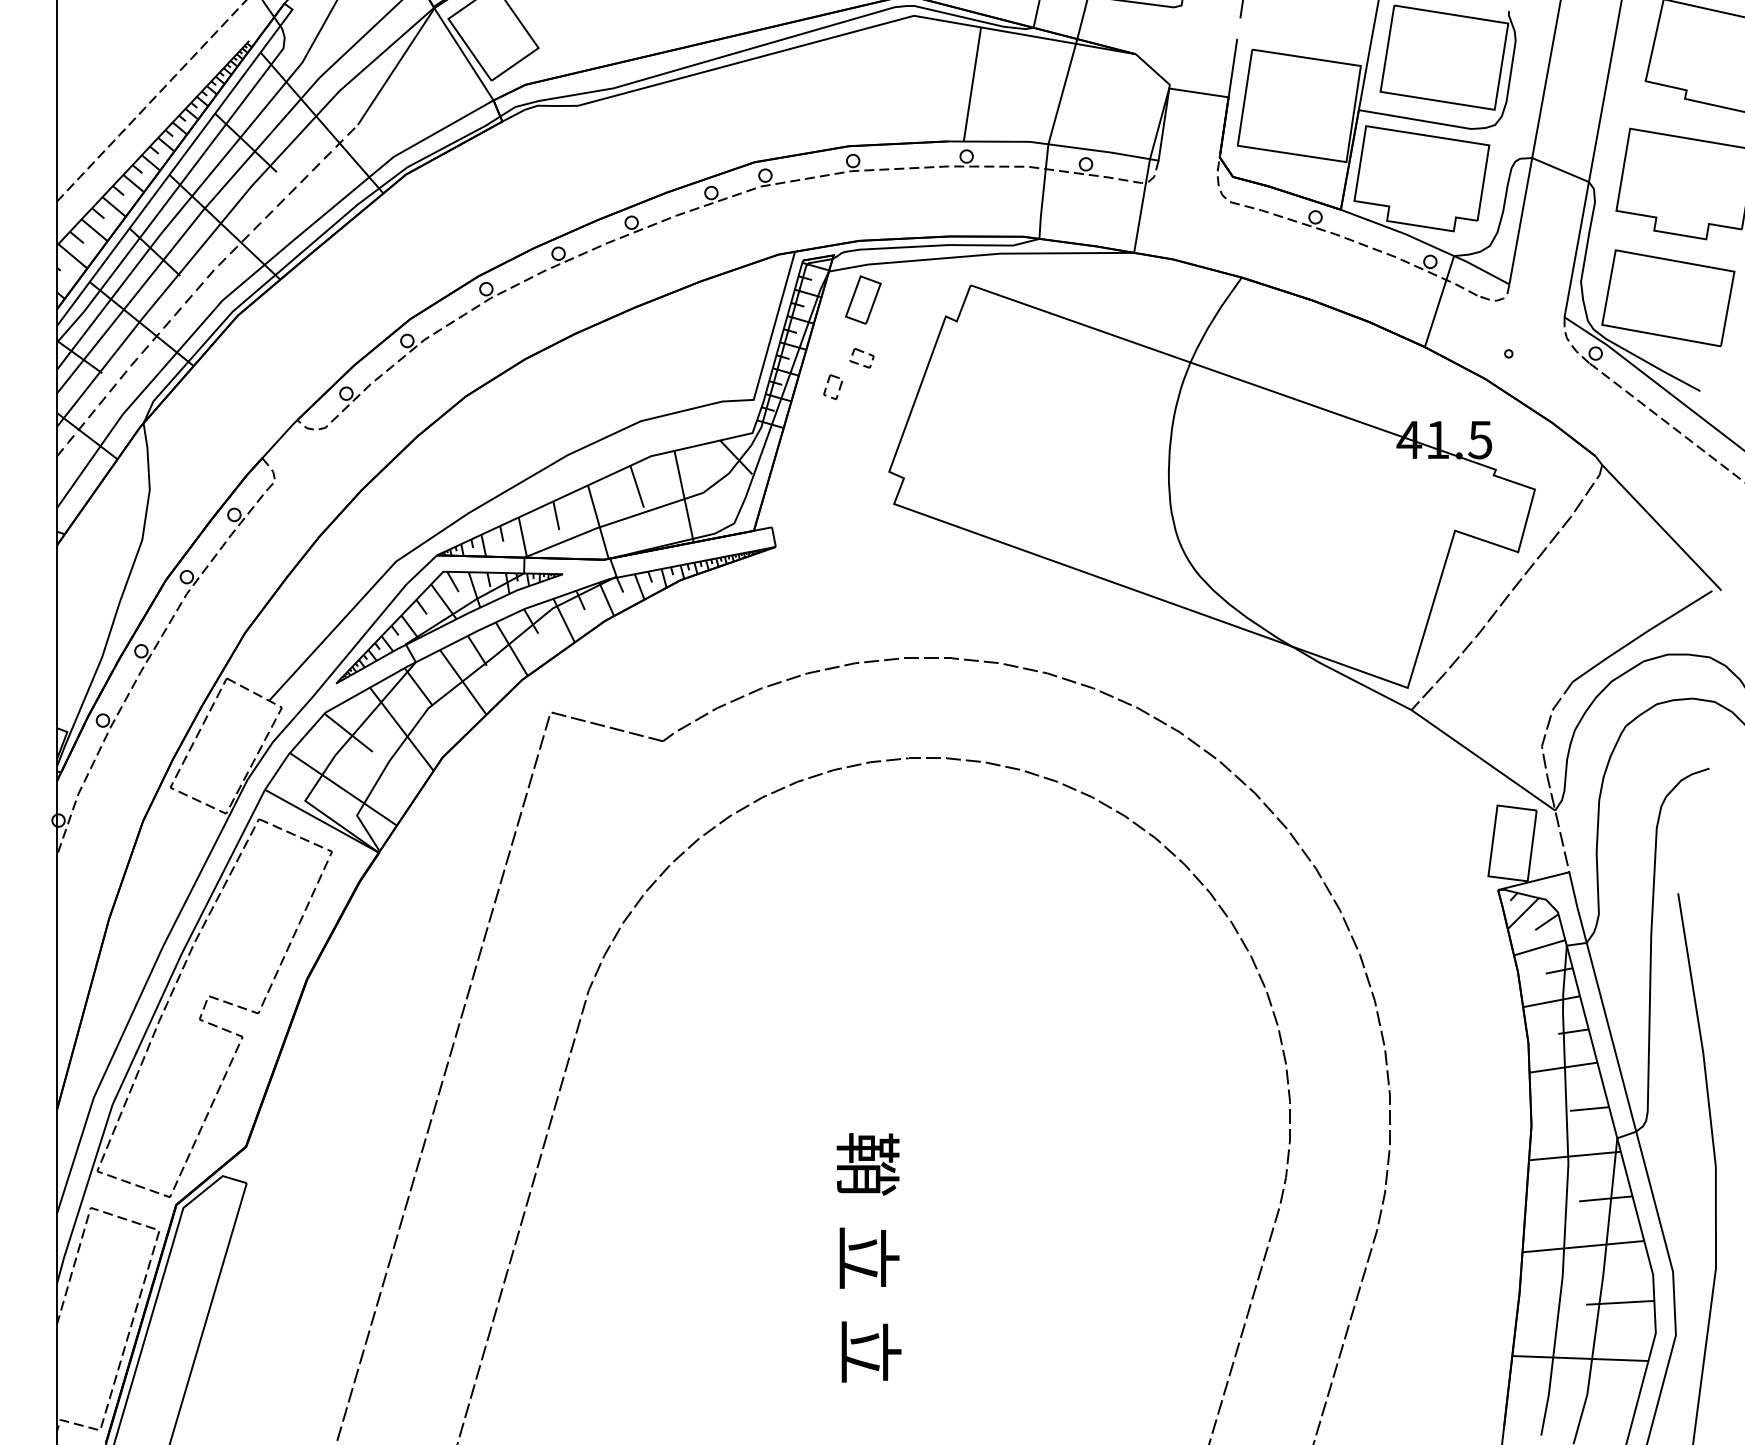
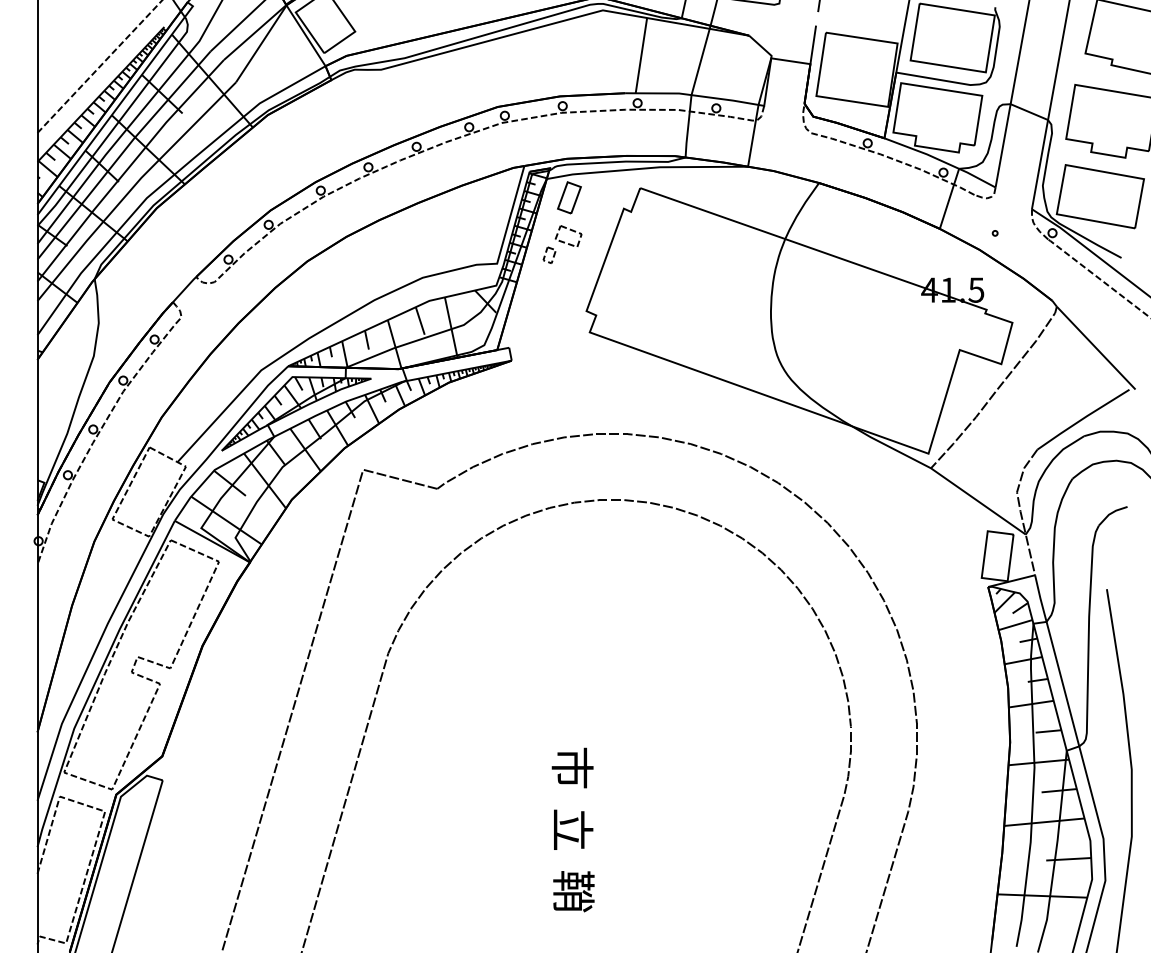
line: (200, 285) -> (132, 188), dashed -> solid
part: (861, 357) -> (568, 235), size x1.67
text: (867, 1163) -> (572, 767), 鞘 -> 市
text: (869, 1351) -> (573, 891), 立 -> 鞘

